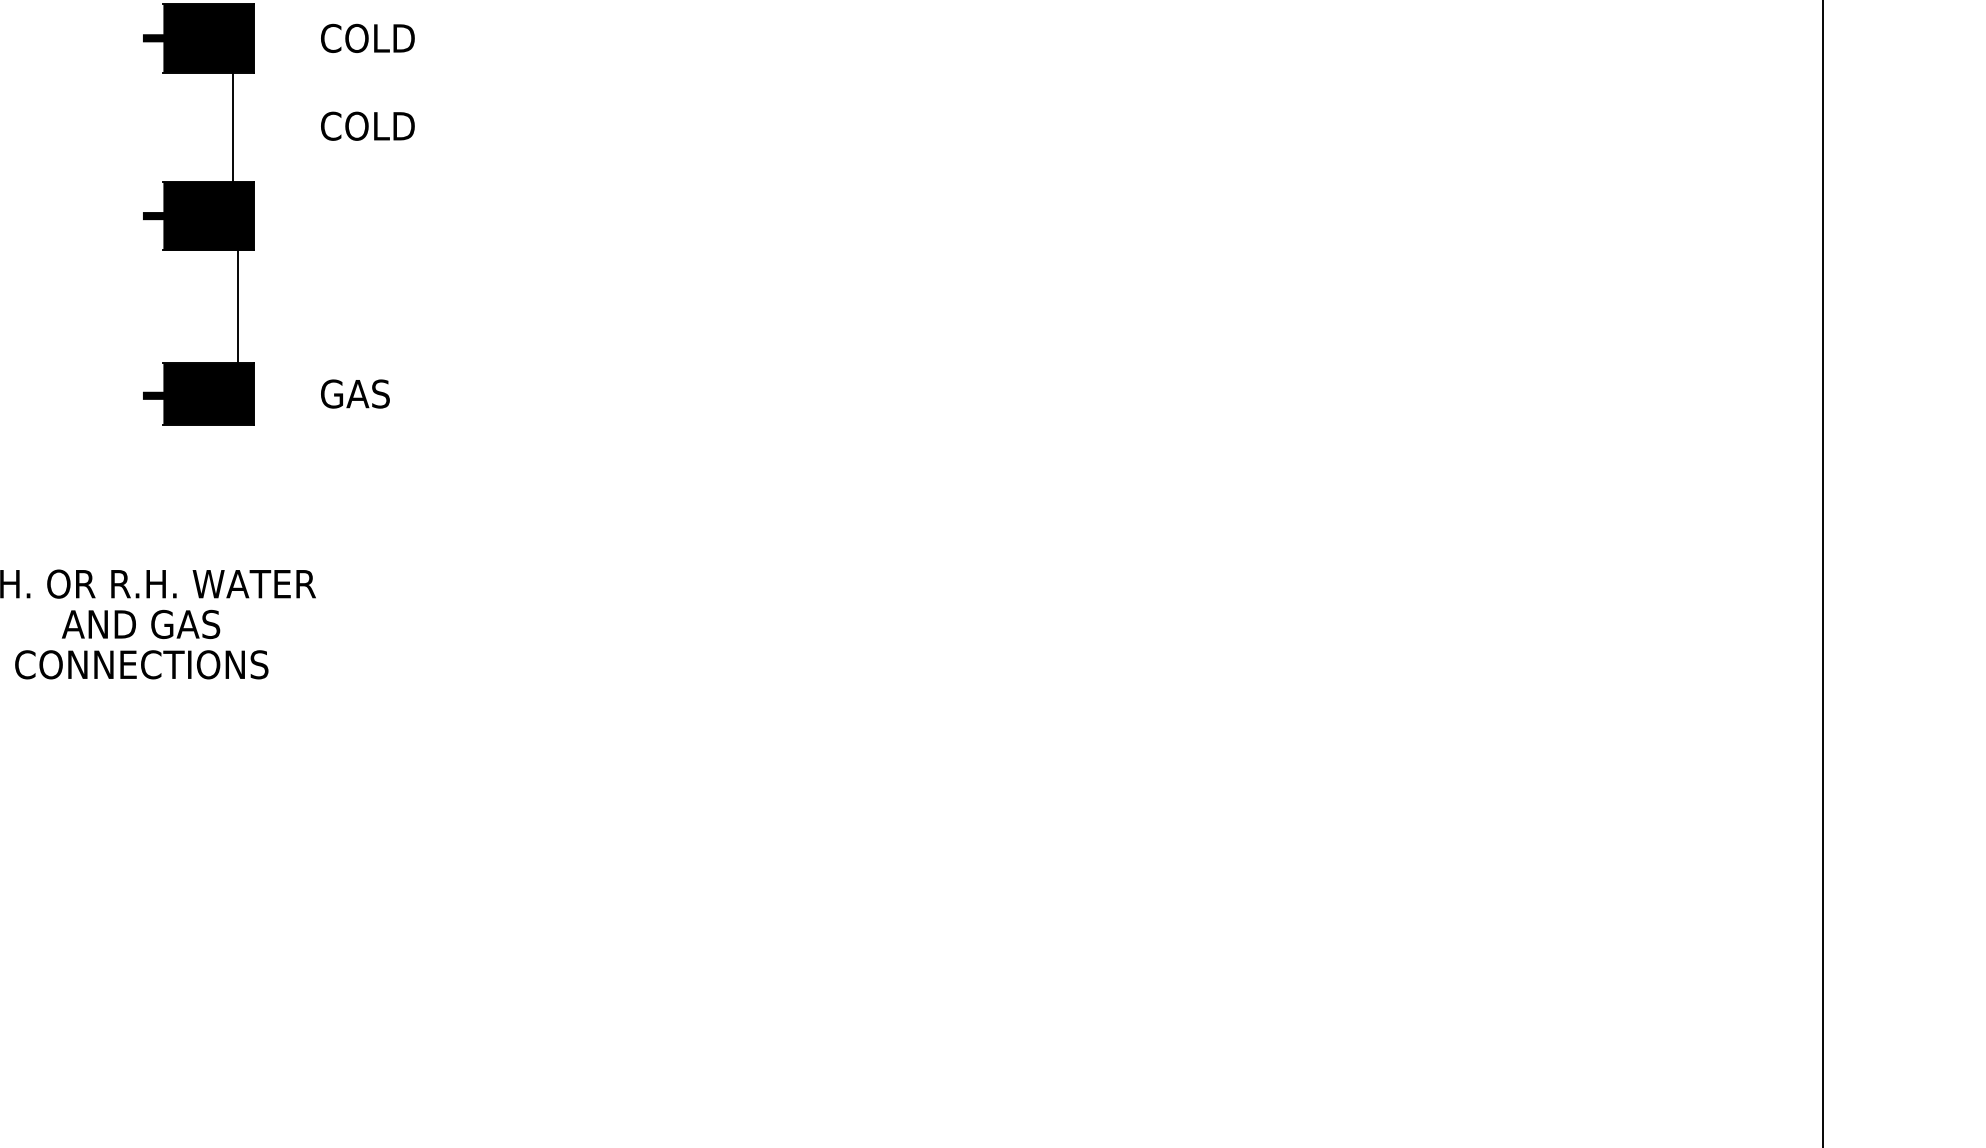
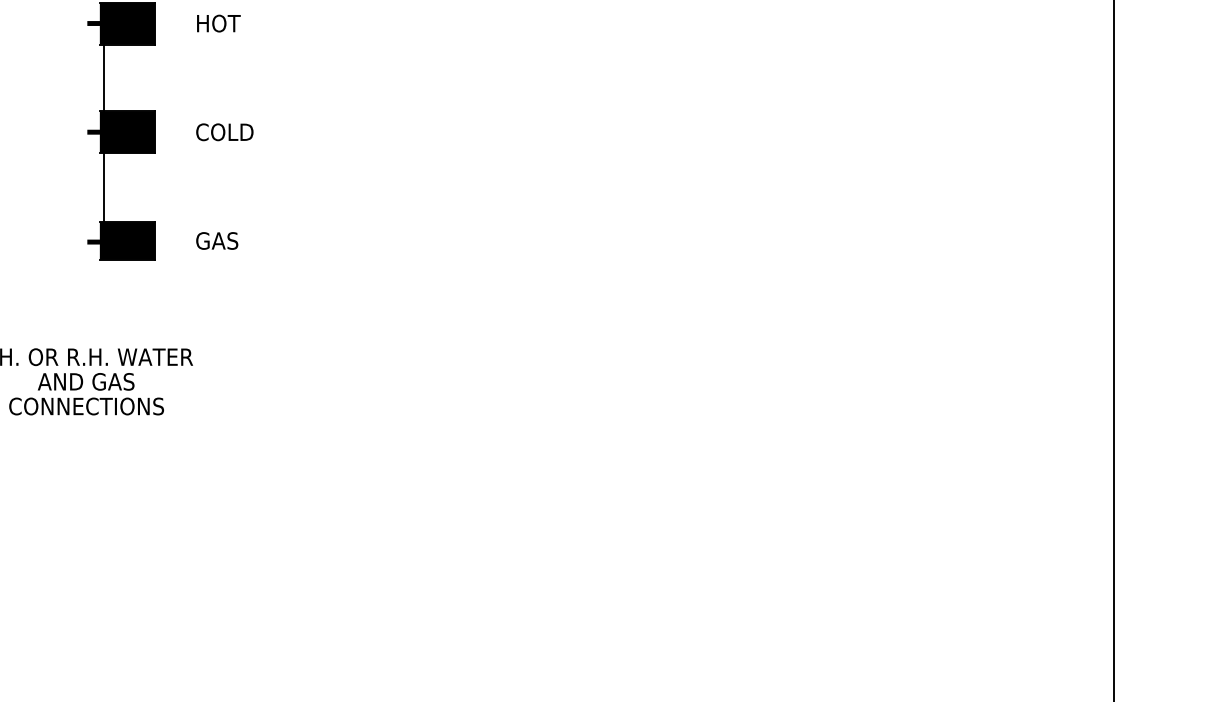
text: (367, 38) -> (224, 23), COLD -> HOT
line: (233, 126) -> (103, 77), moved
text: (367, 126) -> (224, 132), moved
line: (238, 306) -> (103, 187), moved

